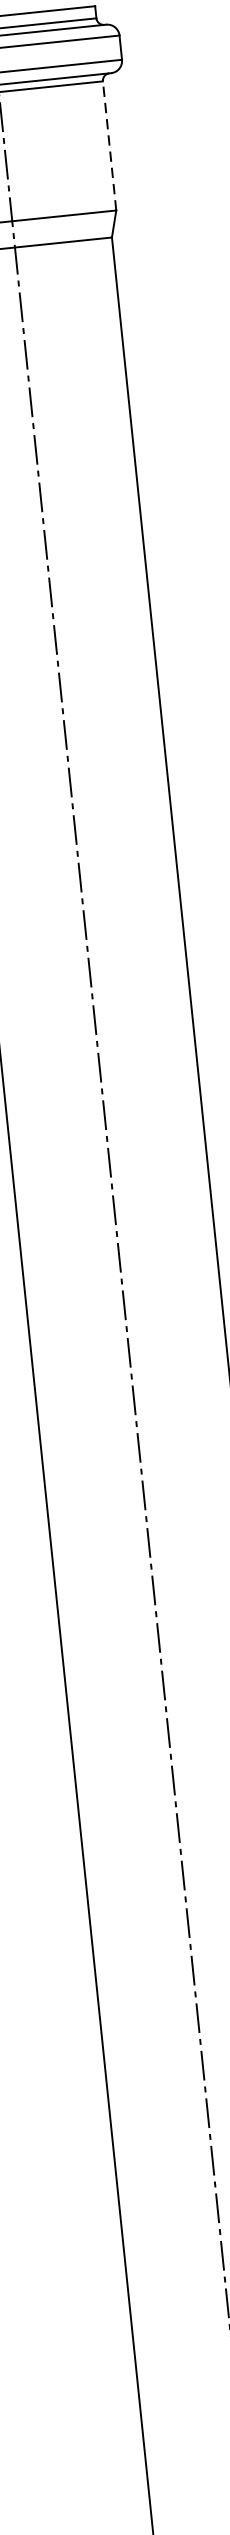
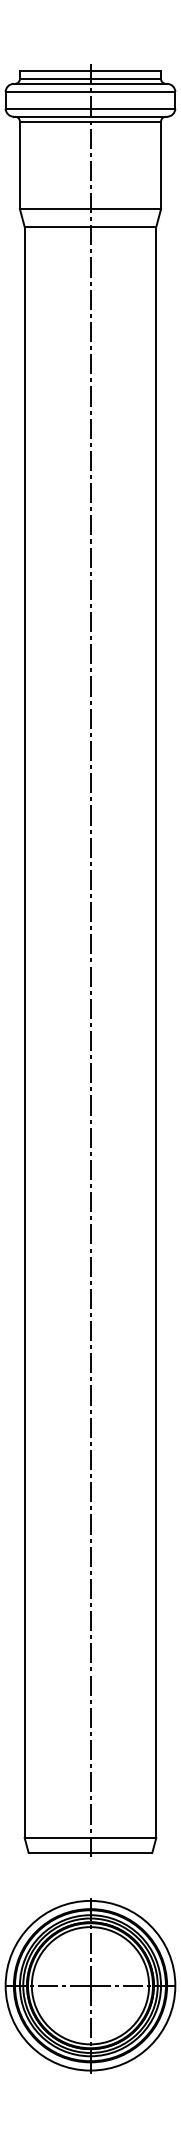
line: (110, 145) -> (161, 165), dashed -> solid

